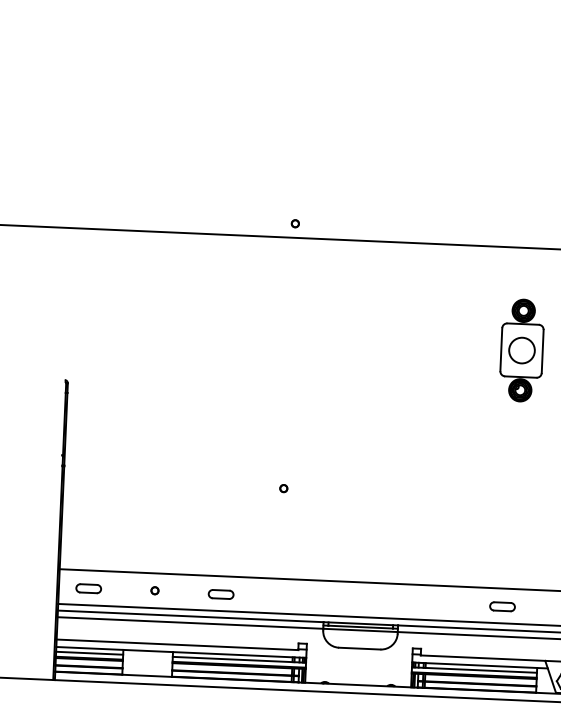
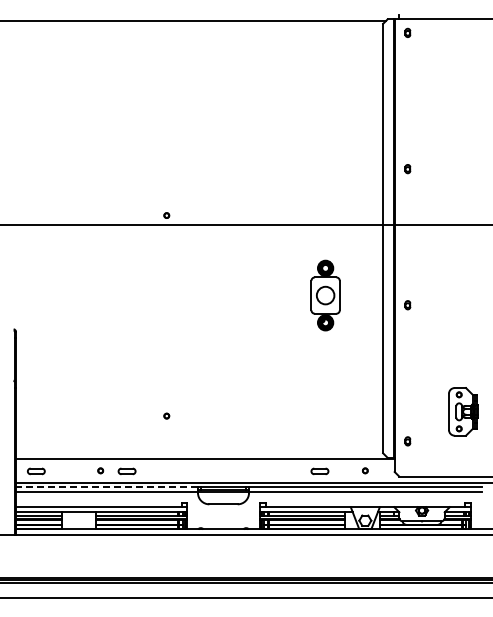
part: (283, 487) -> (166, 415), moved
part: (154, 590) -> (100, 470), moved
line: (190, 616) -> (106, 487), solid -> dashed

